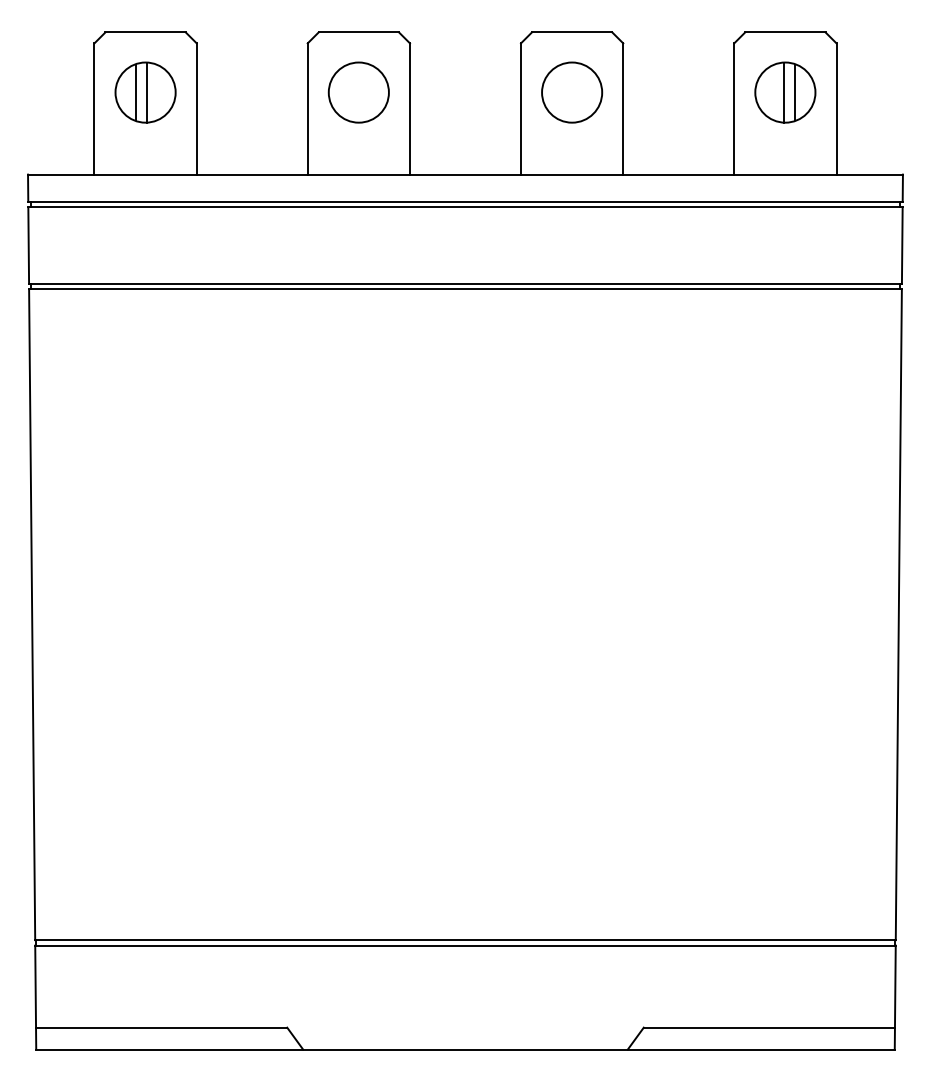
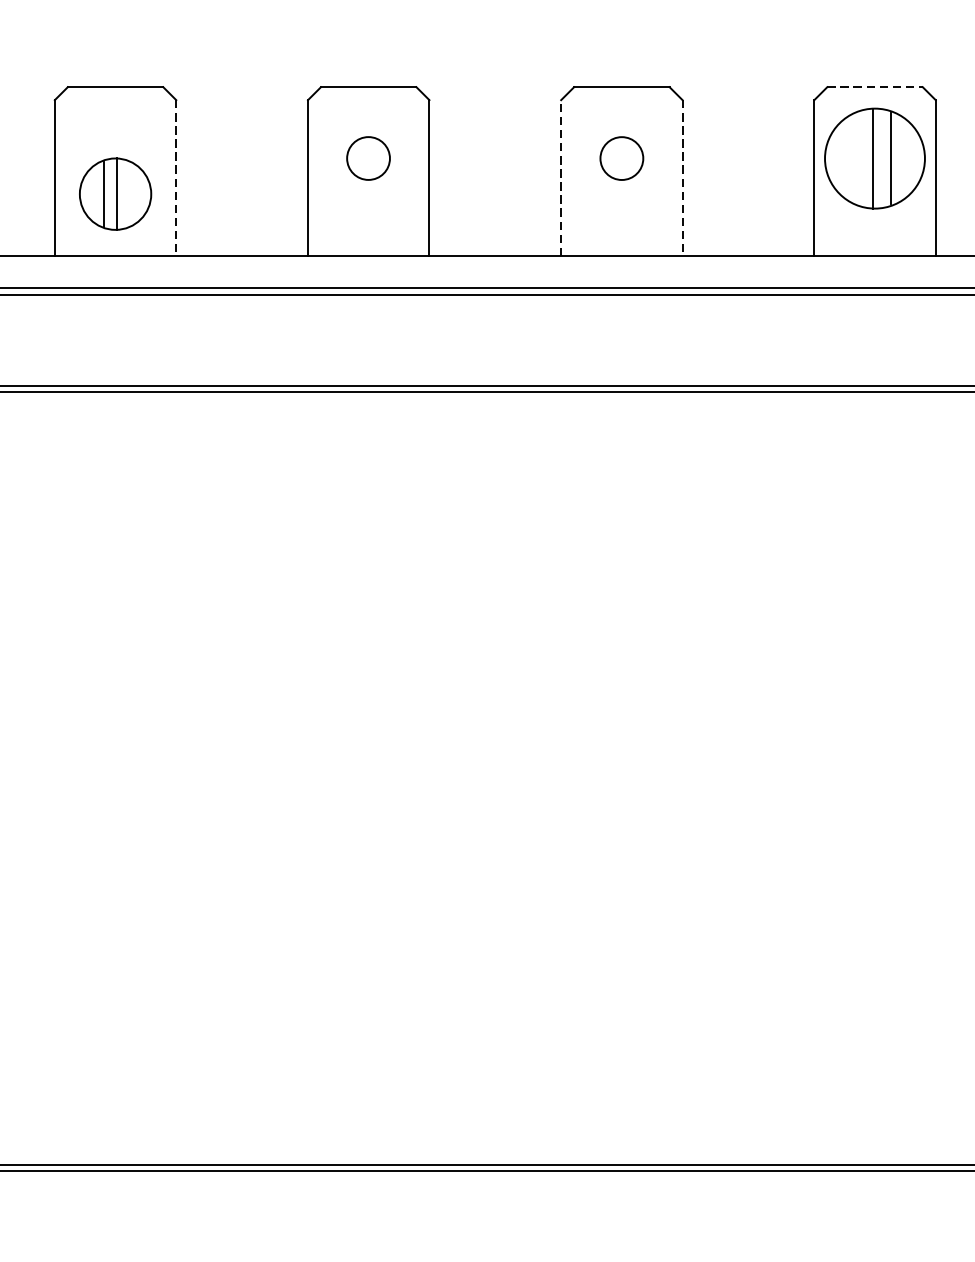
line: (785, 32) -> (875, 87), solid -> dashed
part: (145, 92) -> (115, 194), moved
circle: (358, 92) -> (368, 158), size x0.6
circle: (572, 92) -> (622, 158), size x0.6
part: (785, 92) -> (875, 158), size x1.4
line: (196, 109) -> (175, 178), solid -> dashed
line: (520, 109) -> (560, 178), solid -> dashed
line: (623, 109) -> (682, 178), solid -> dashed

